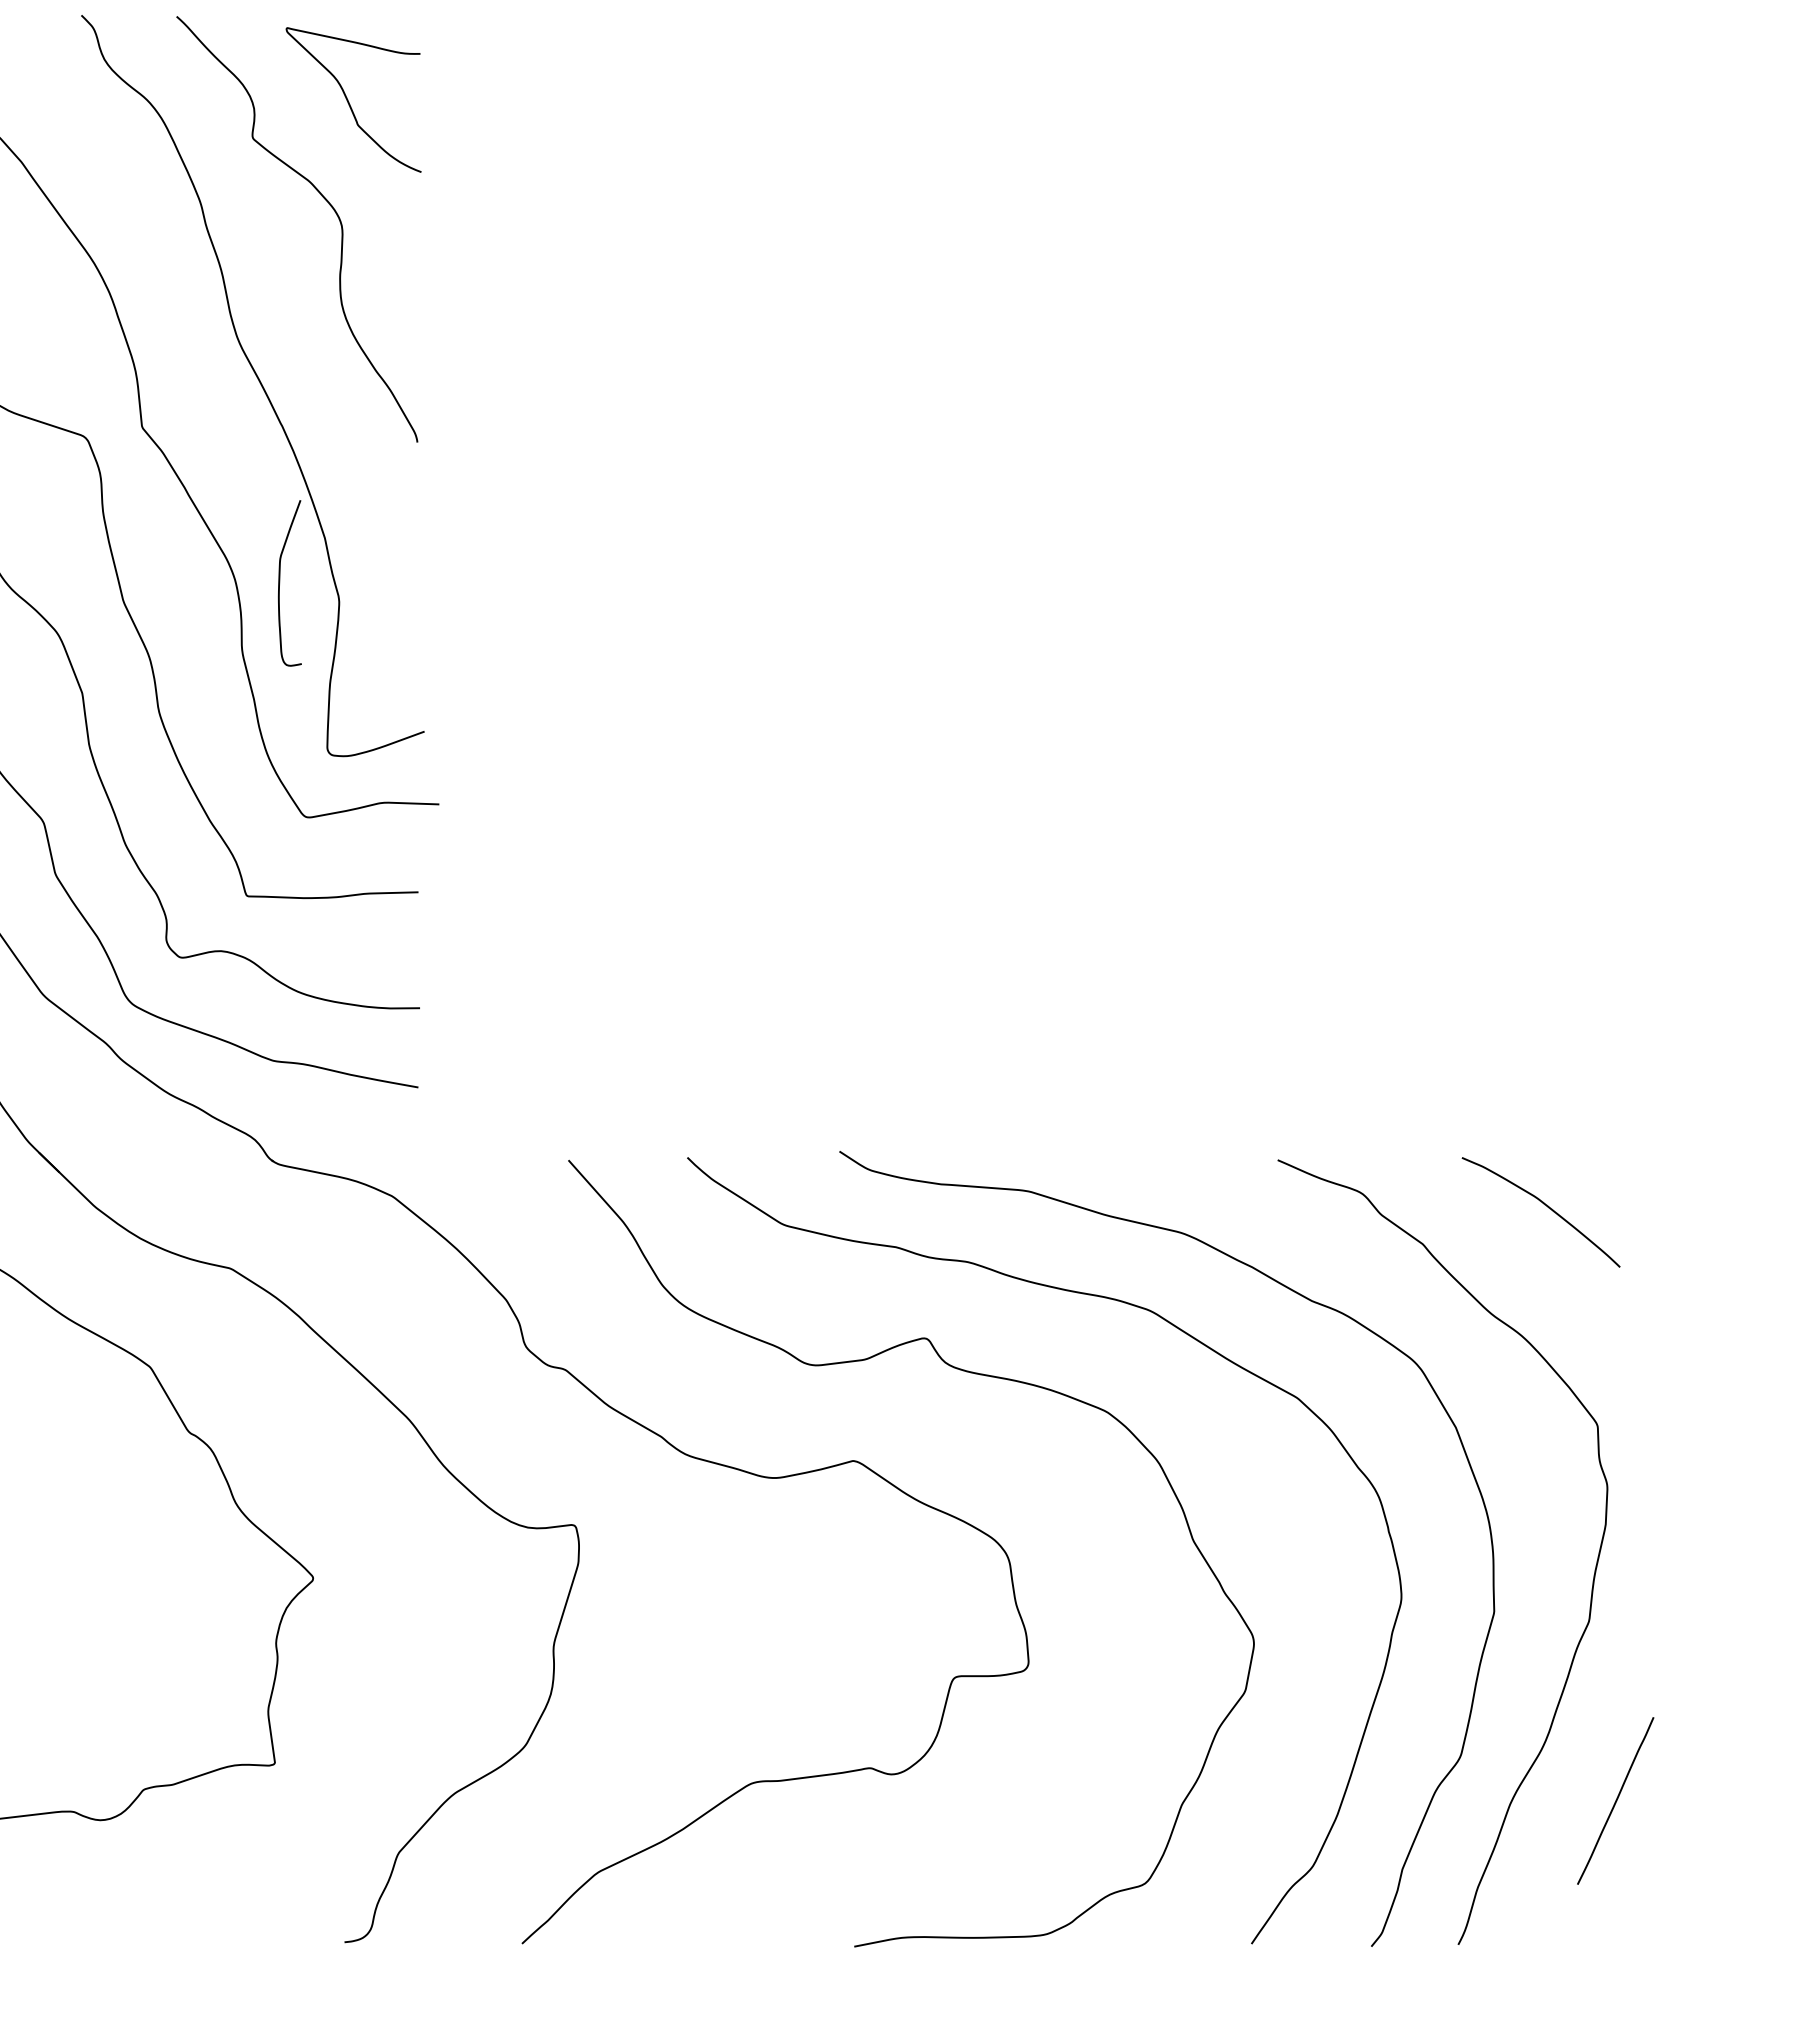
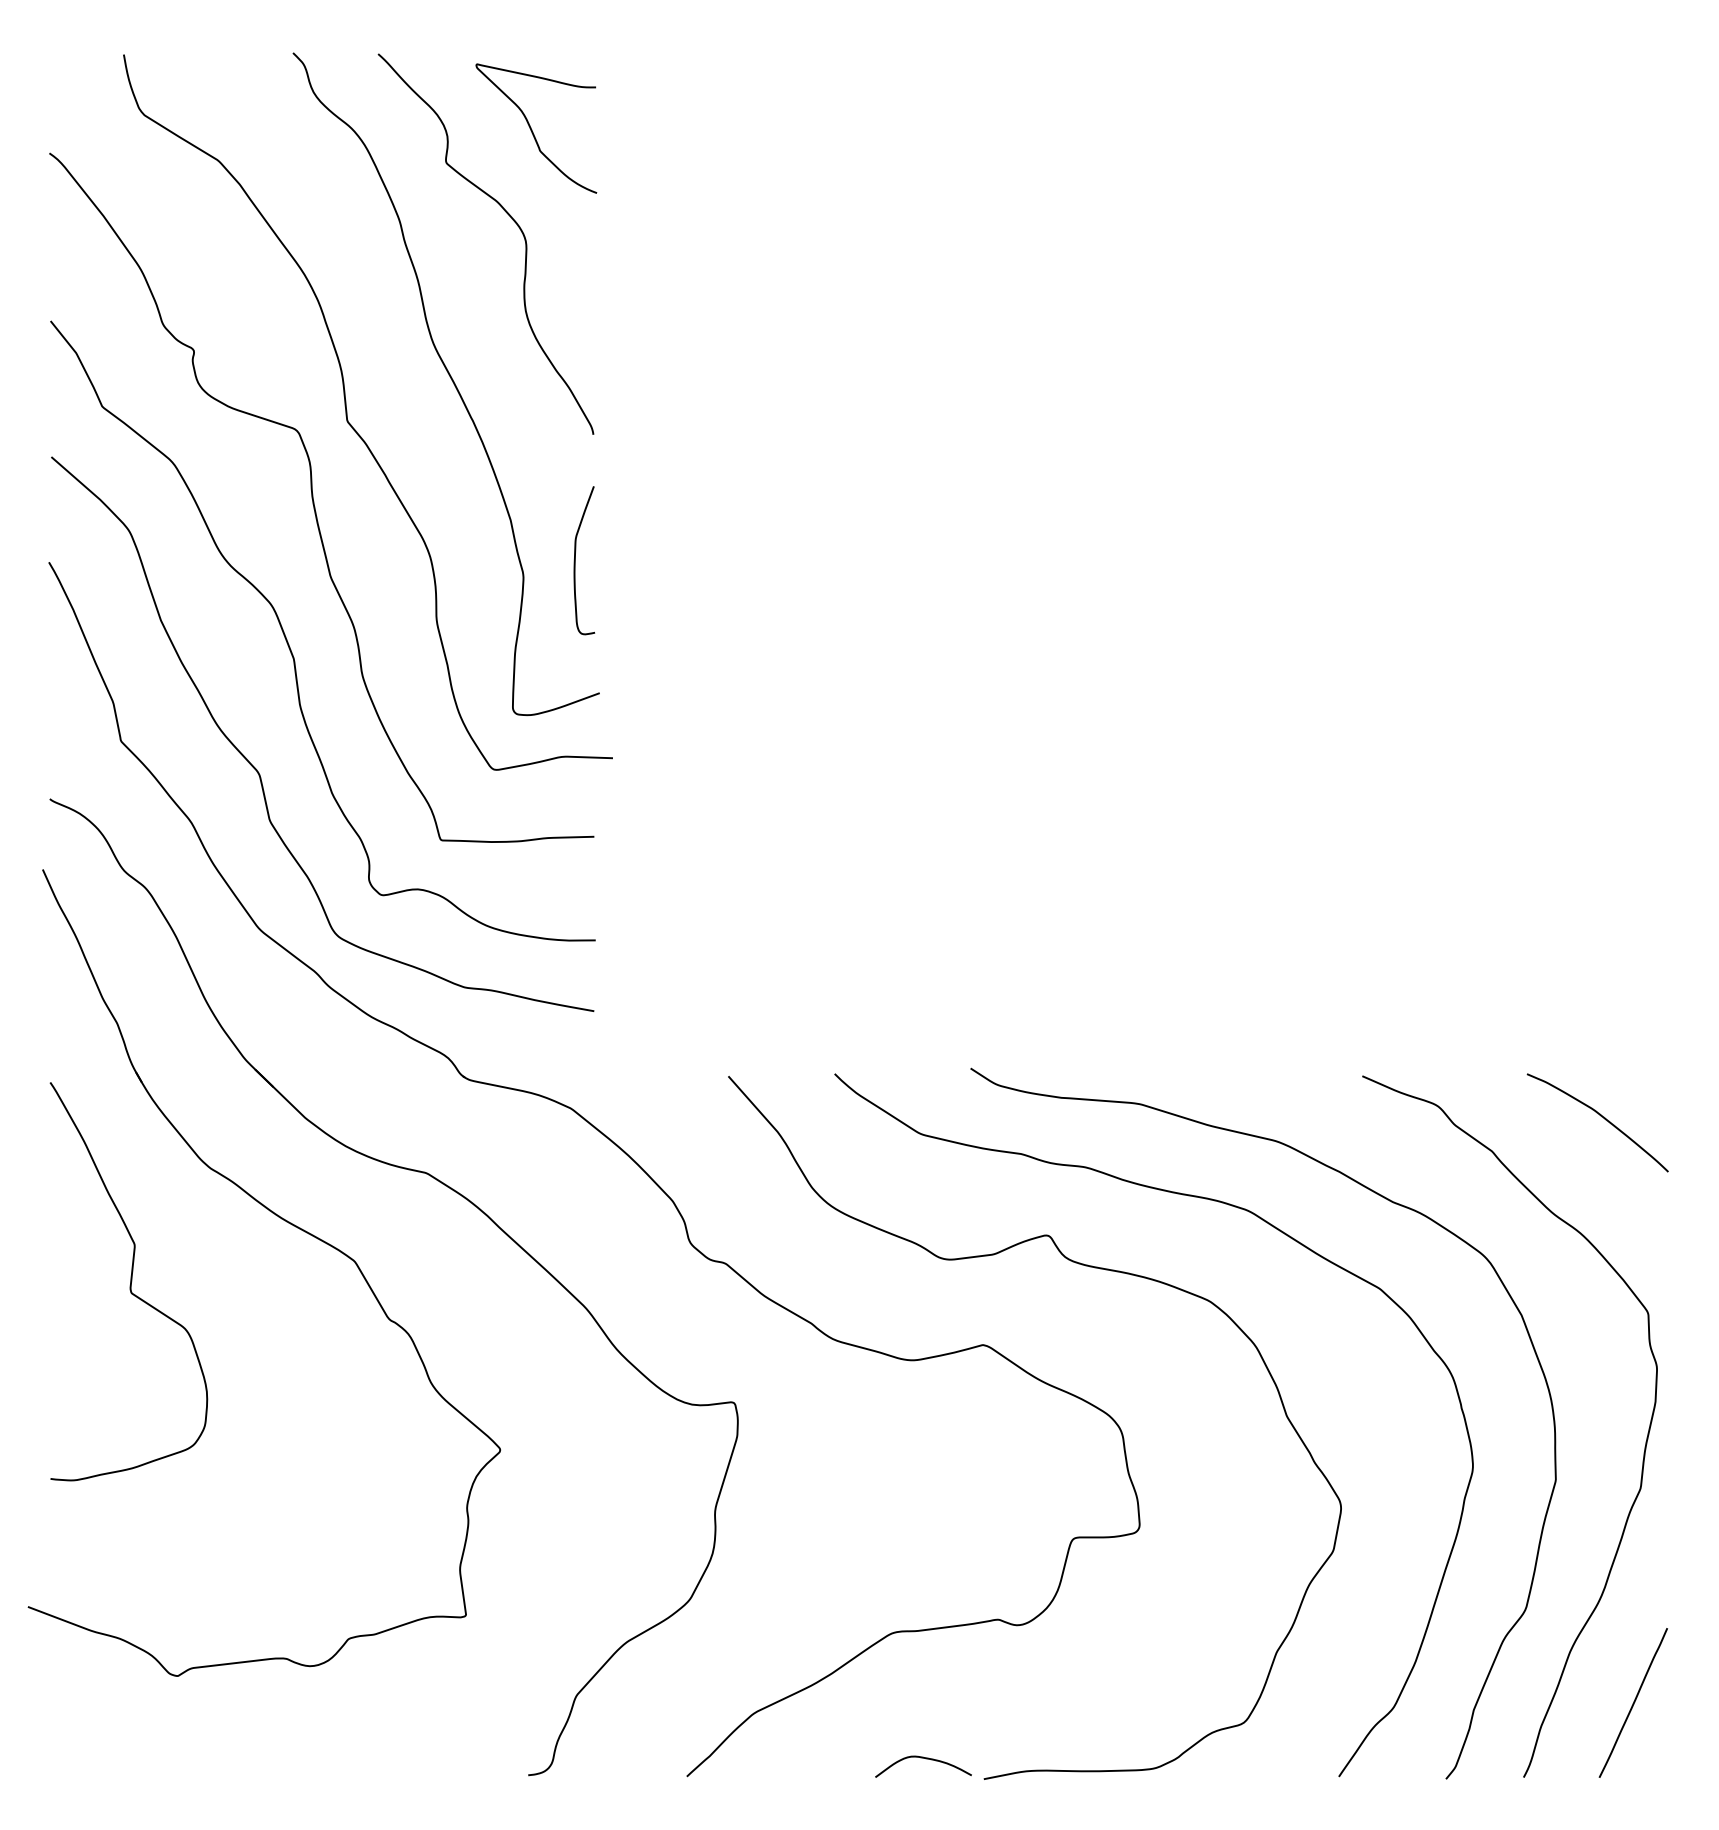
curve: (279, 583) -> (575, 560), moved
line: (1615, 1800) -> (1633, 1702), moved
curve: (788, 1924) -> (925, 1759), added

